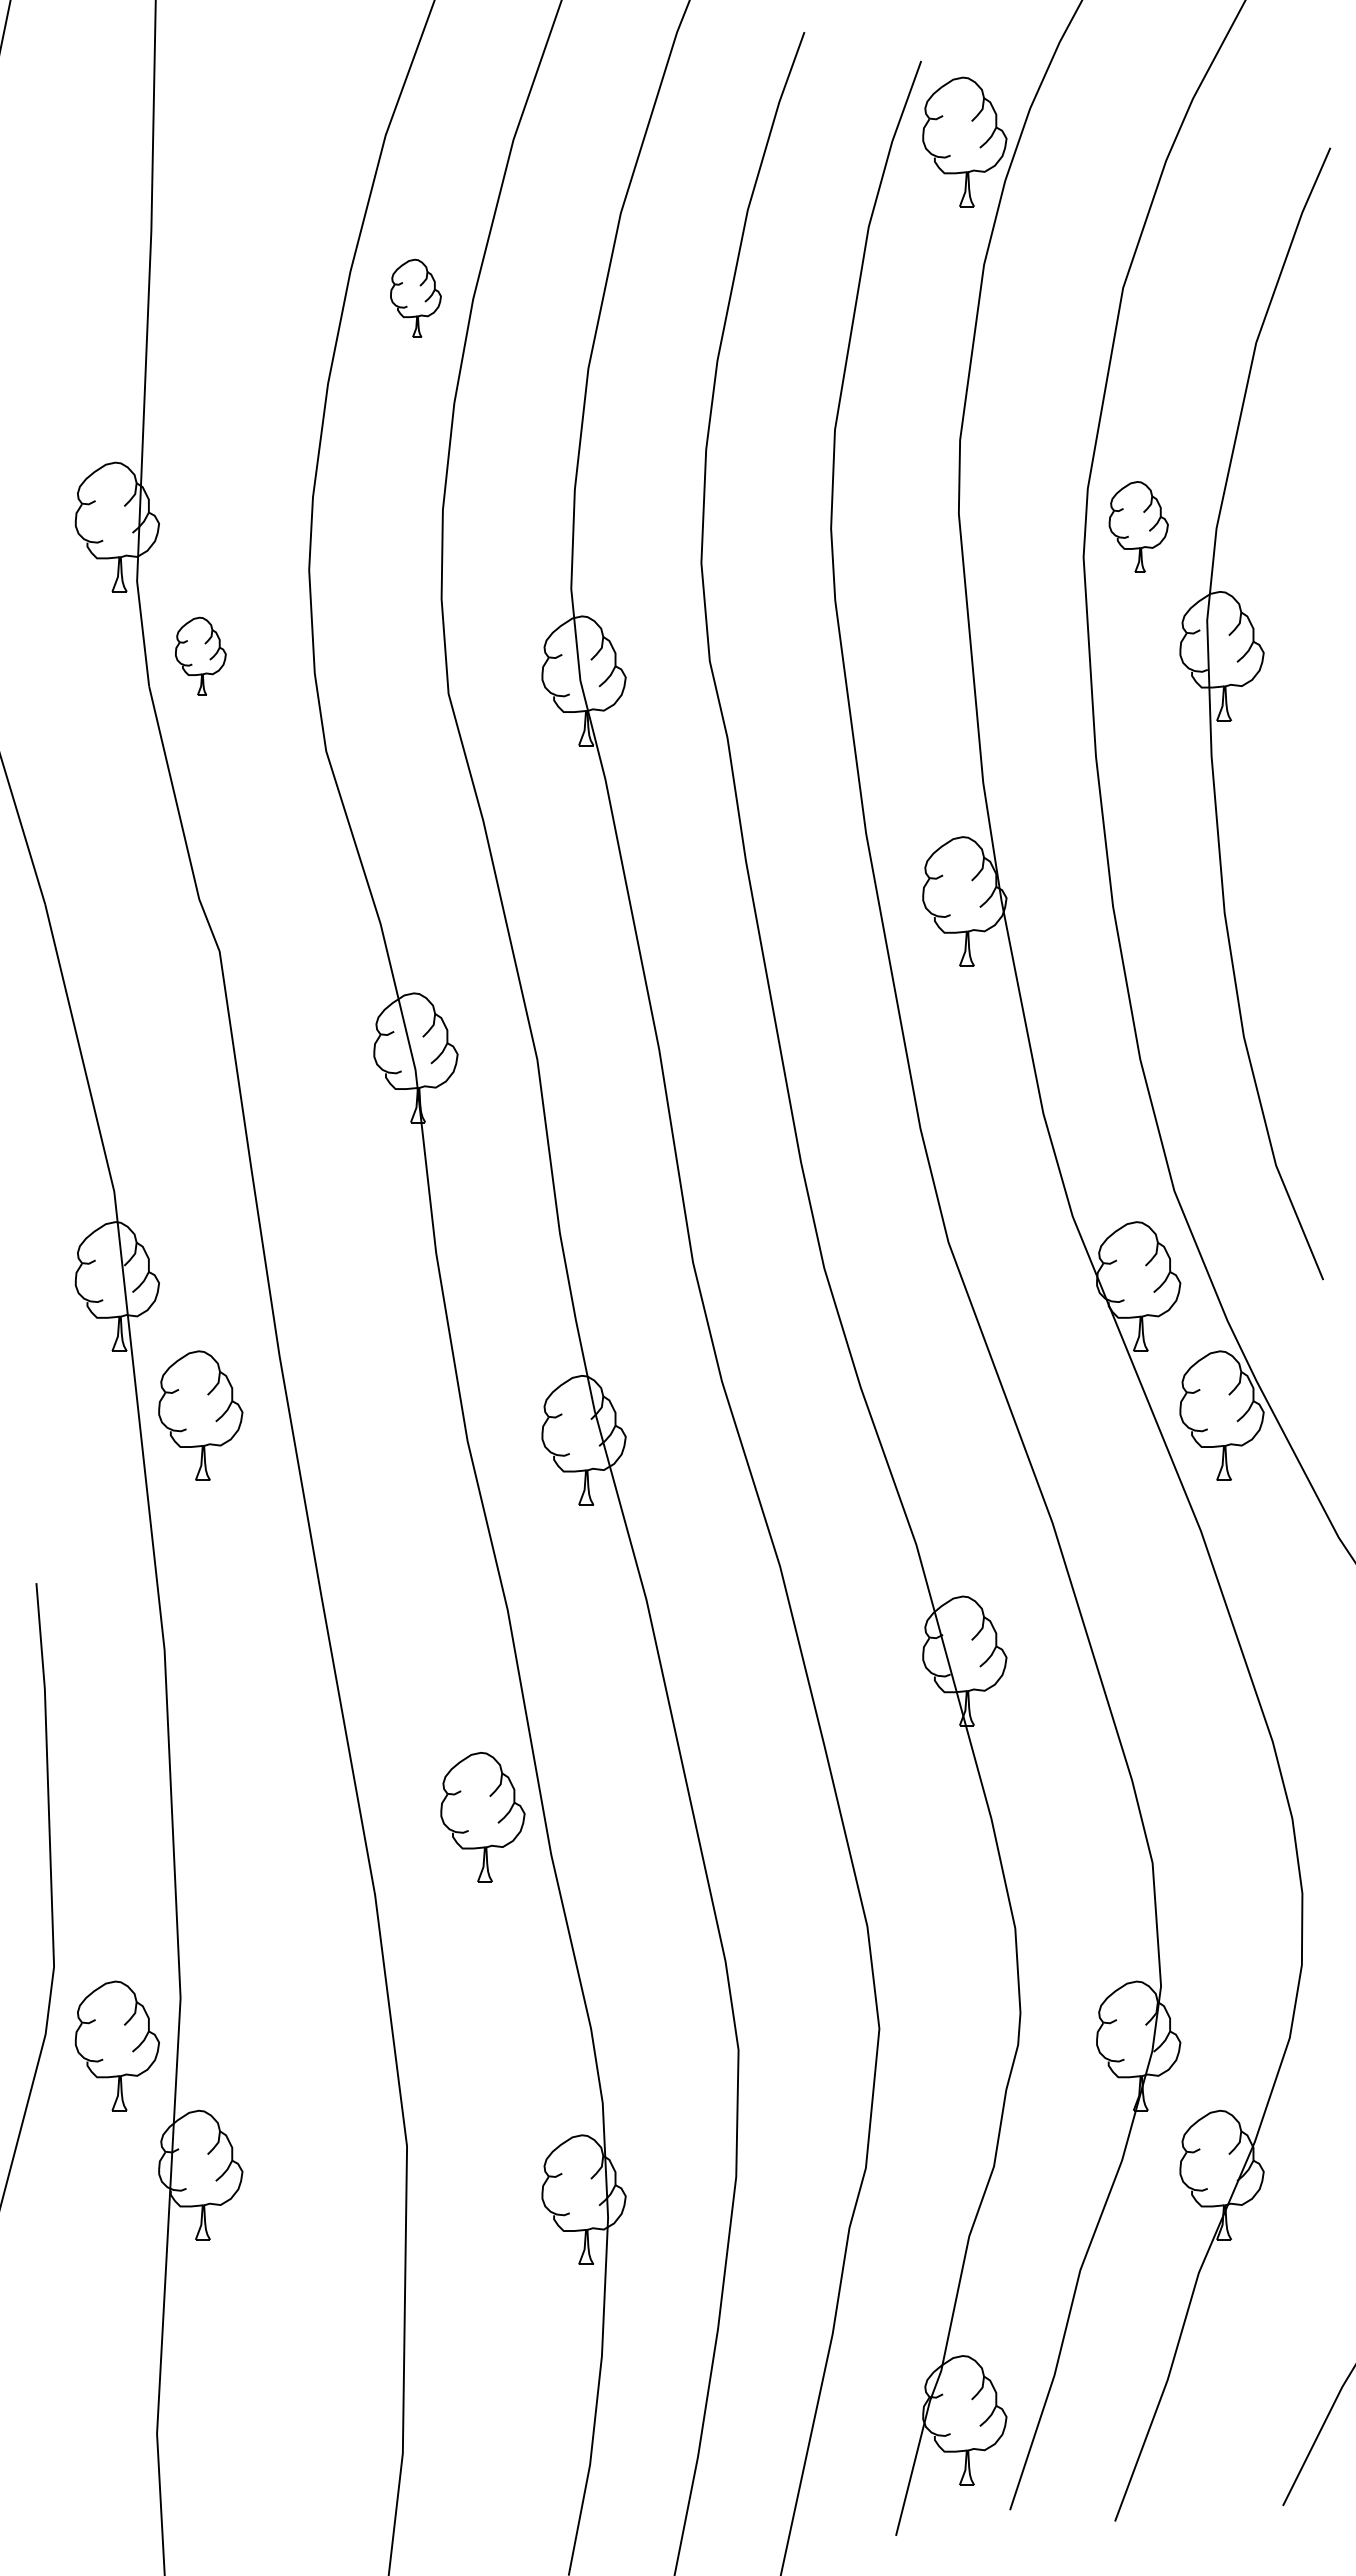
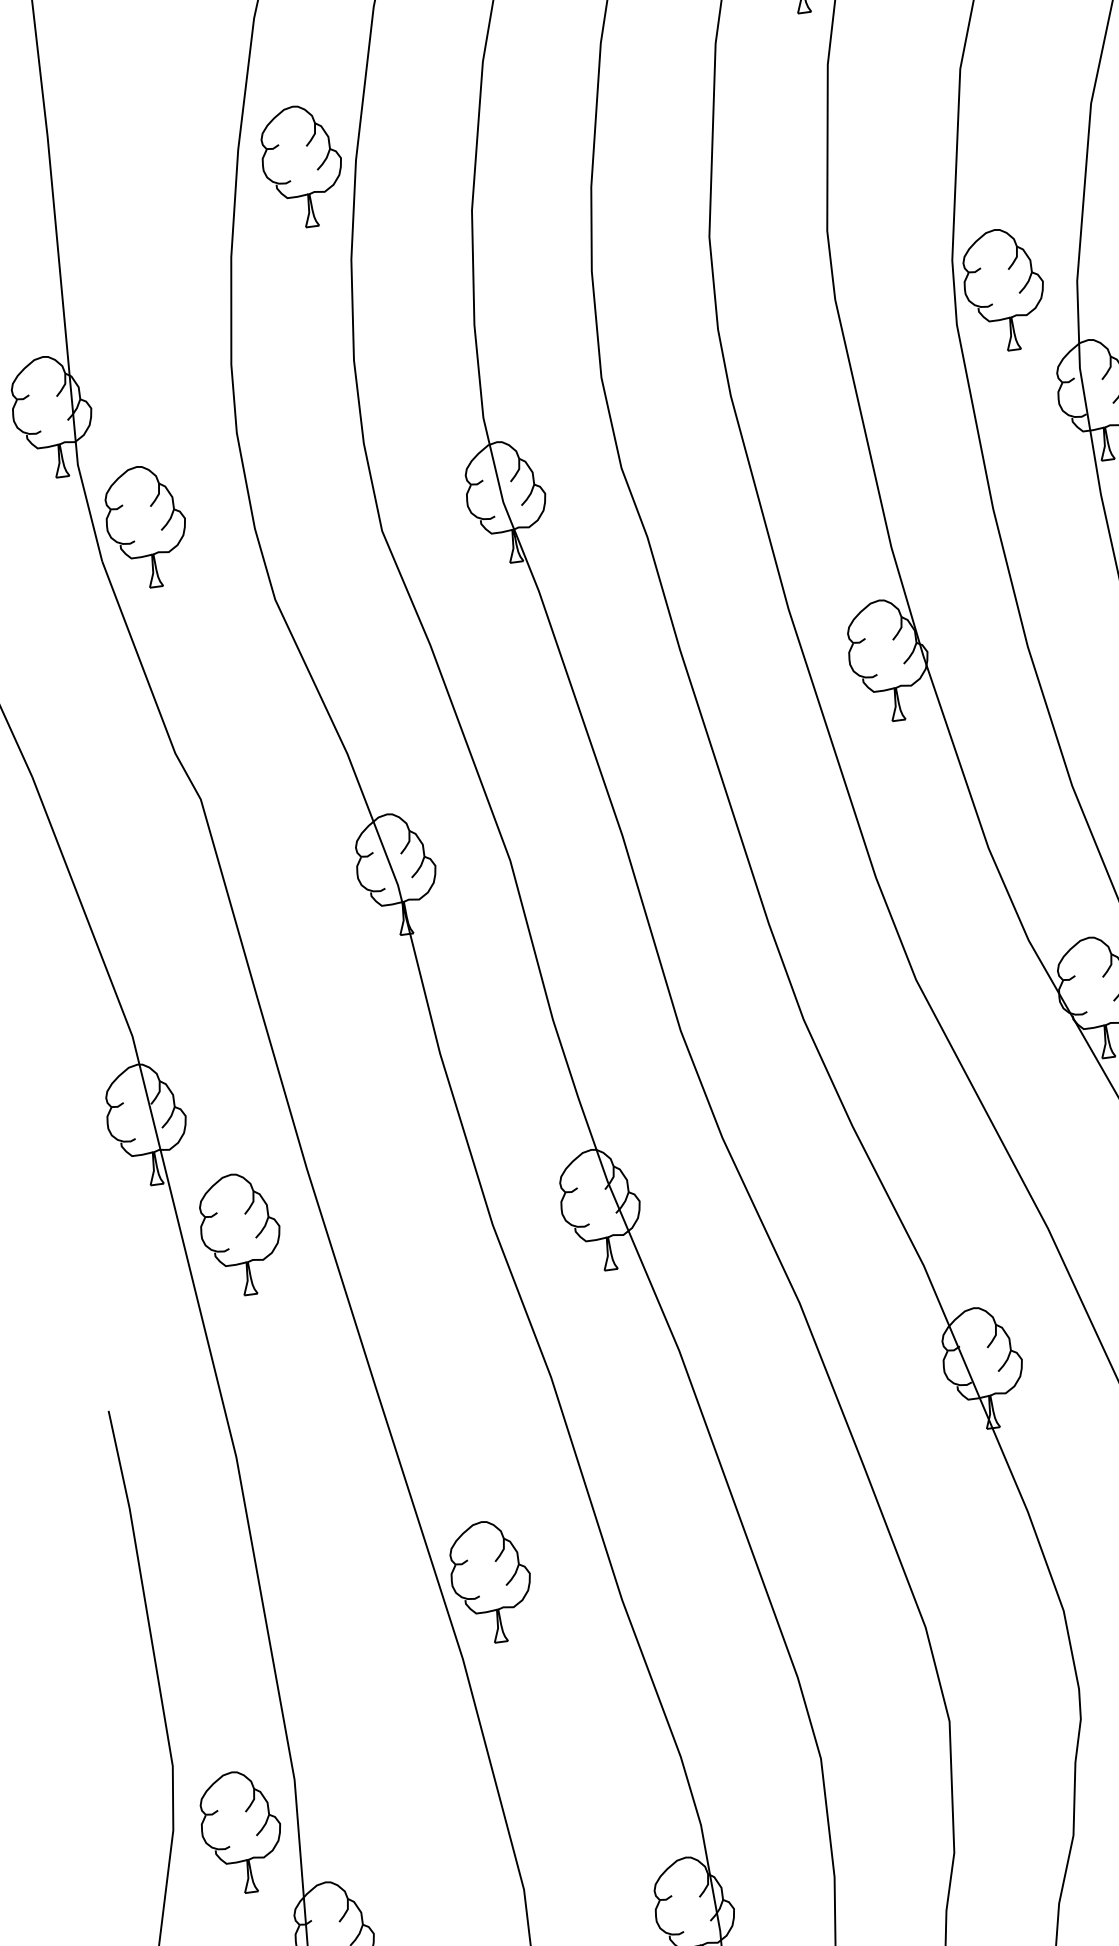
part: (415, 298) -> (302, 166), size x1.67
part: (1138, 526) -> (1004, 289), size x1.43
part: (200, 656) -> (146, 527), size x1.67
part: (482, 1817) -> (491, 1582), moved

